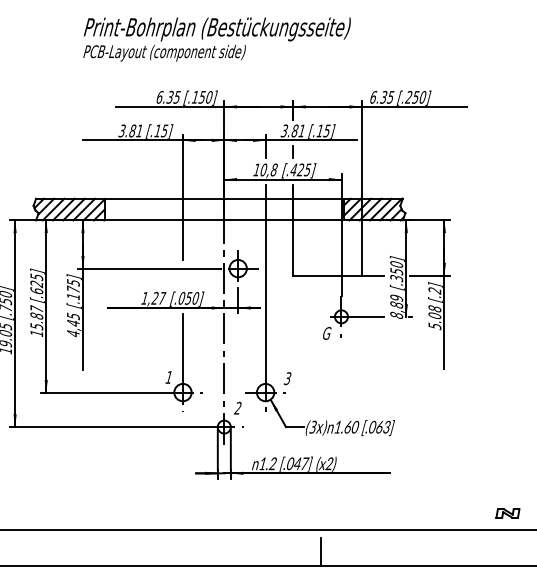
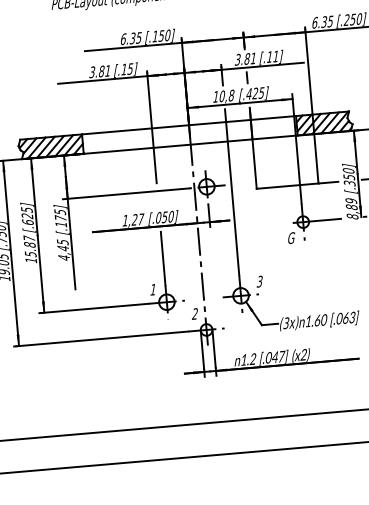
text: (326, 130) -> (275, 56), [.15] -> [.11]
text: (237, 407) -> (194, 313), moved
line: (321, 551) -> (303, 434), removed

